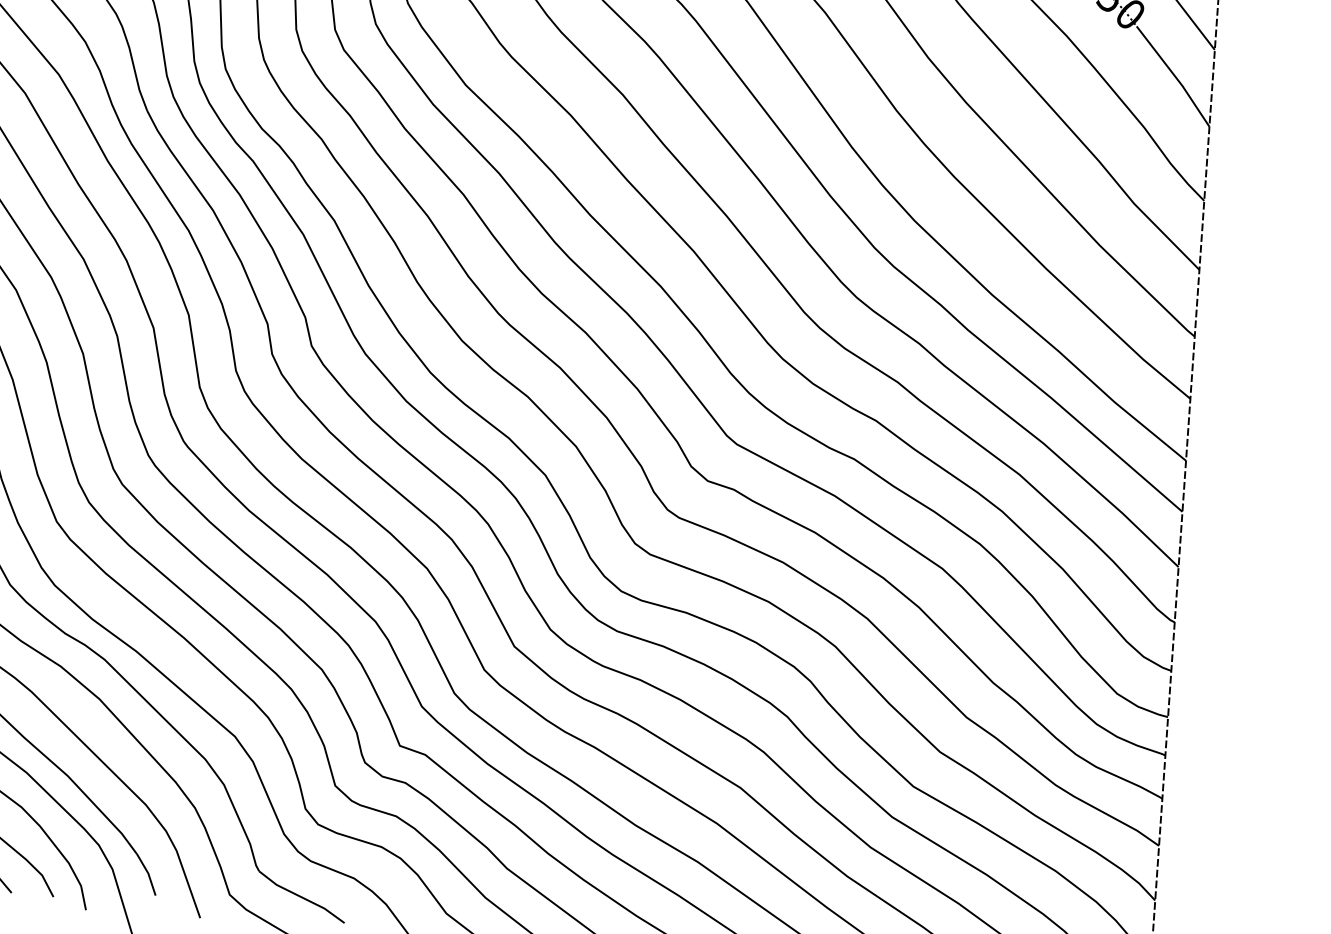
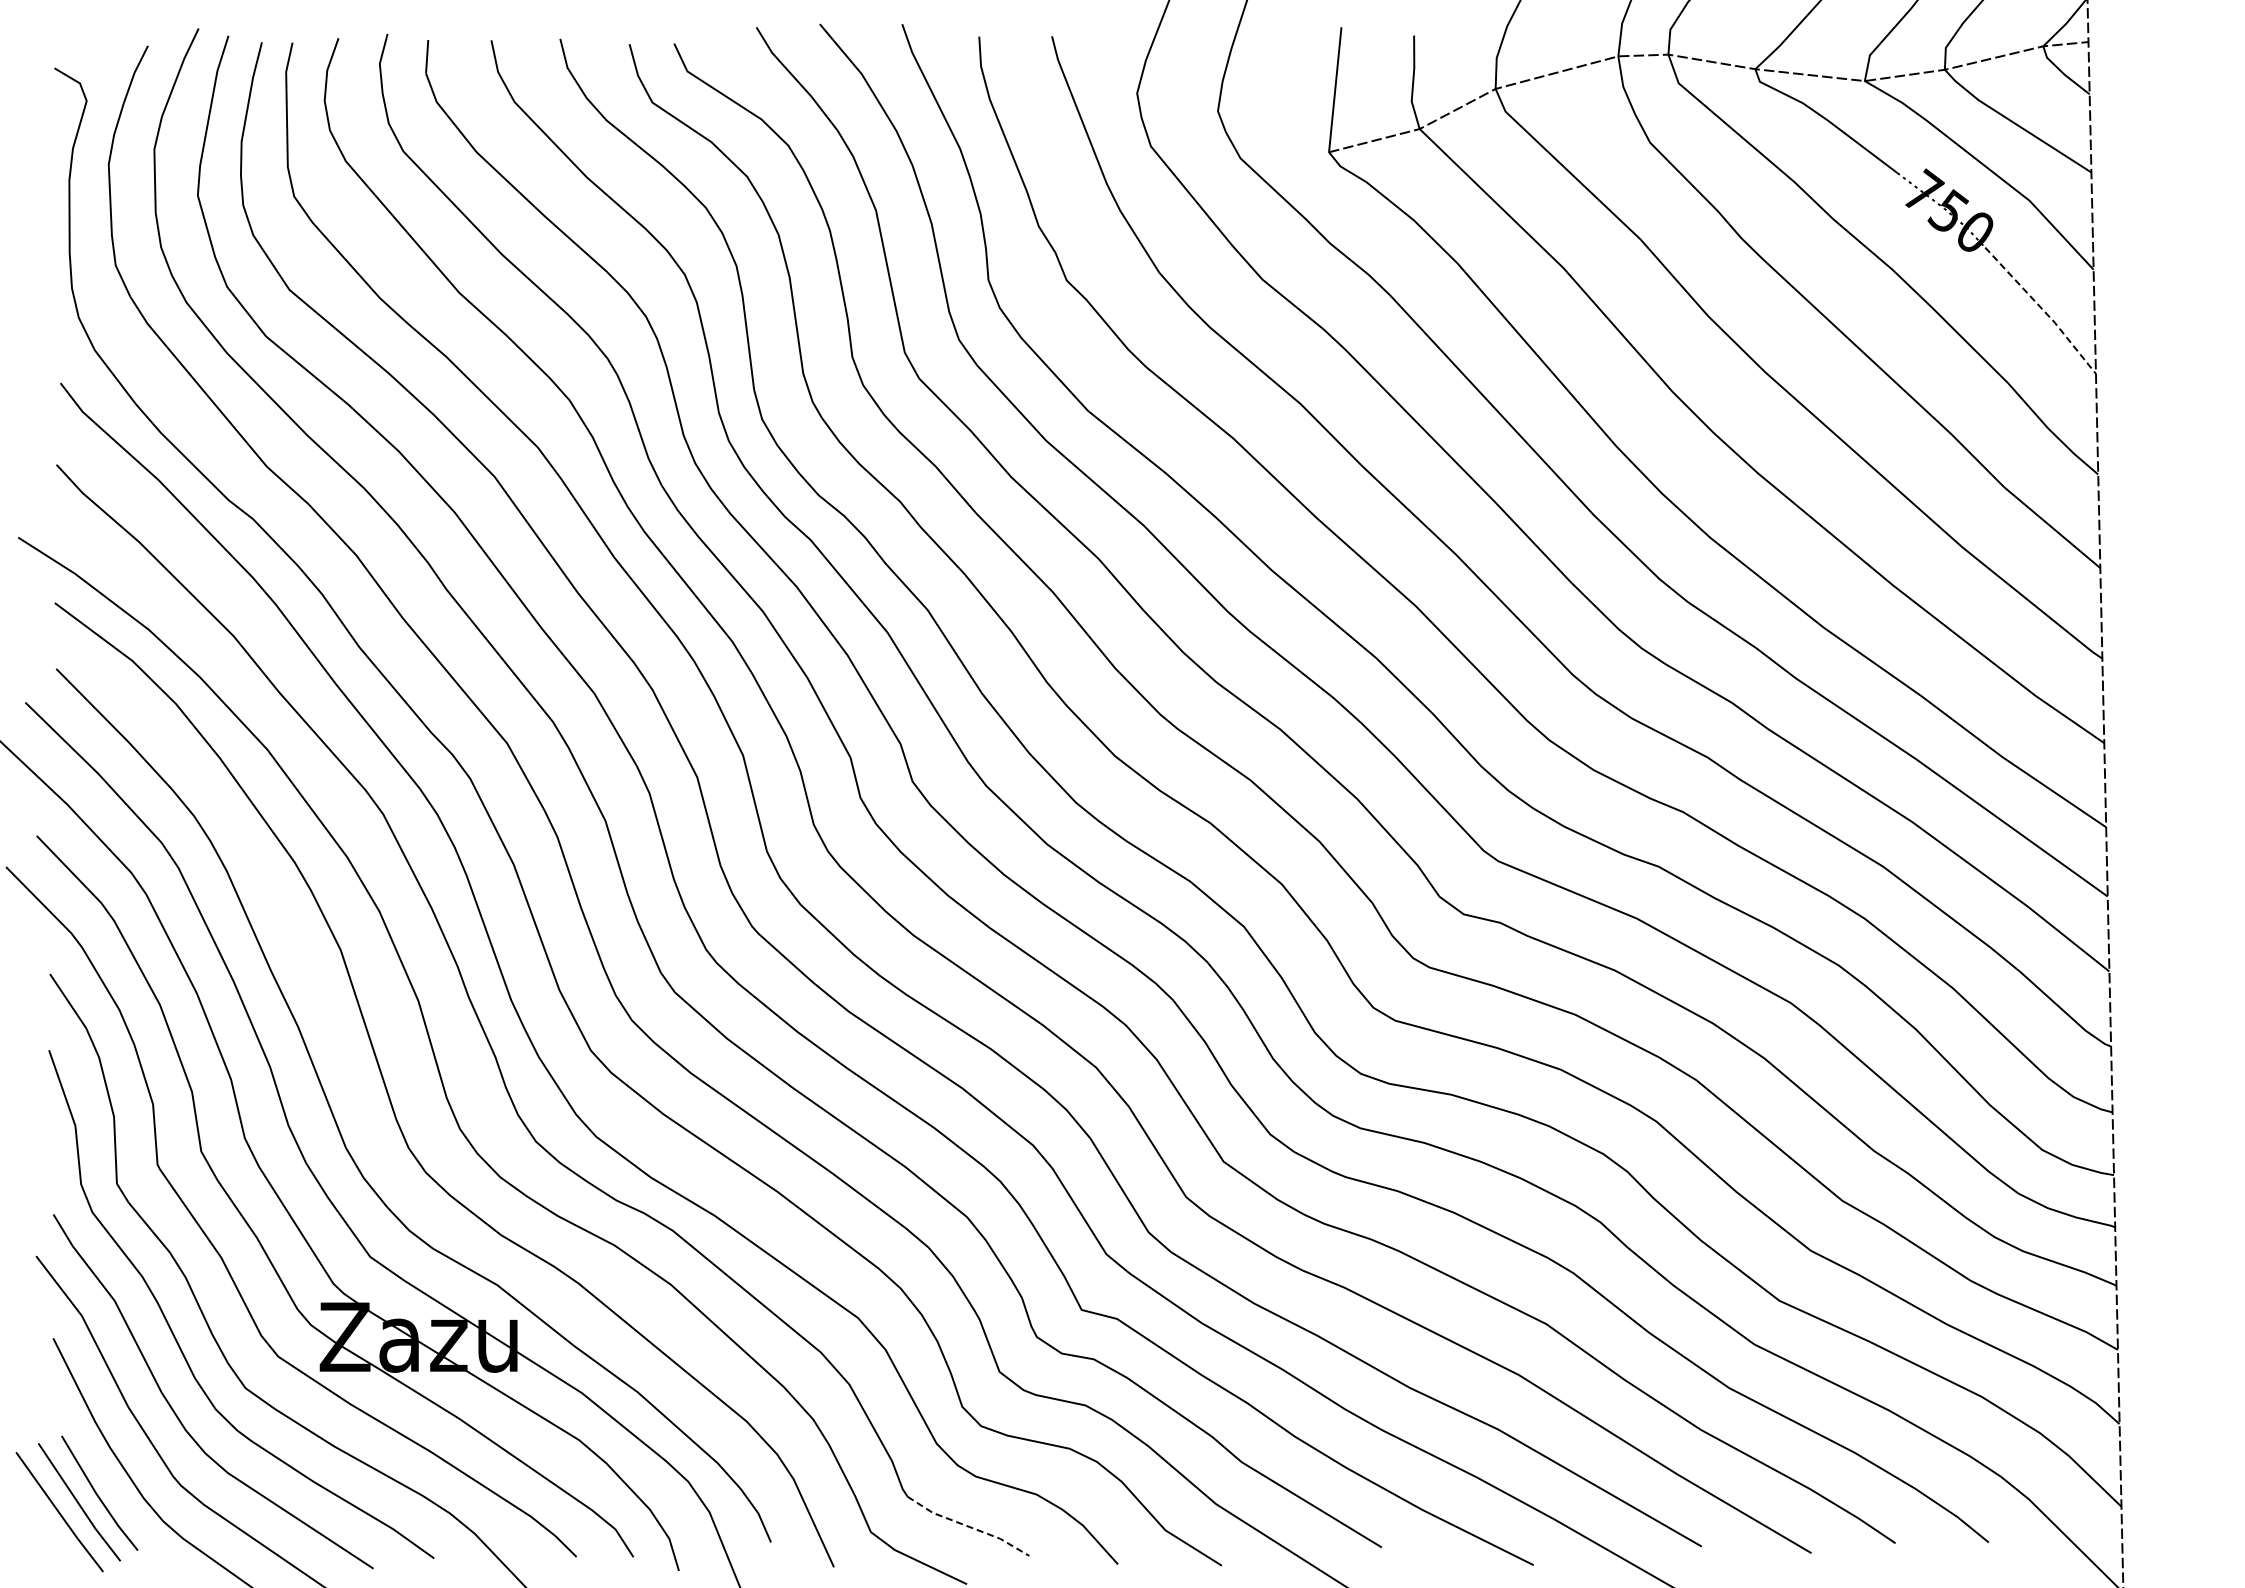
line: (1174, 75) -> (2042, 309), solid -> dashed
line: (301, 897) -> (968, 1526), solid -> dashed

